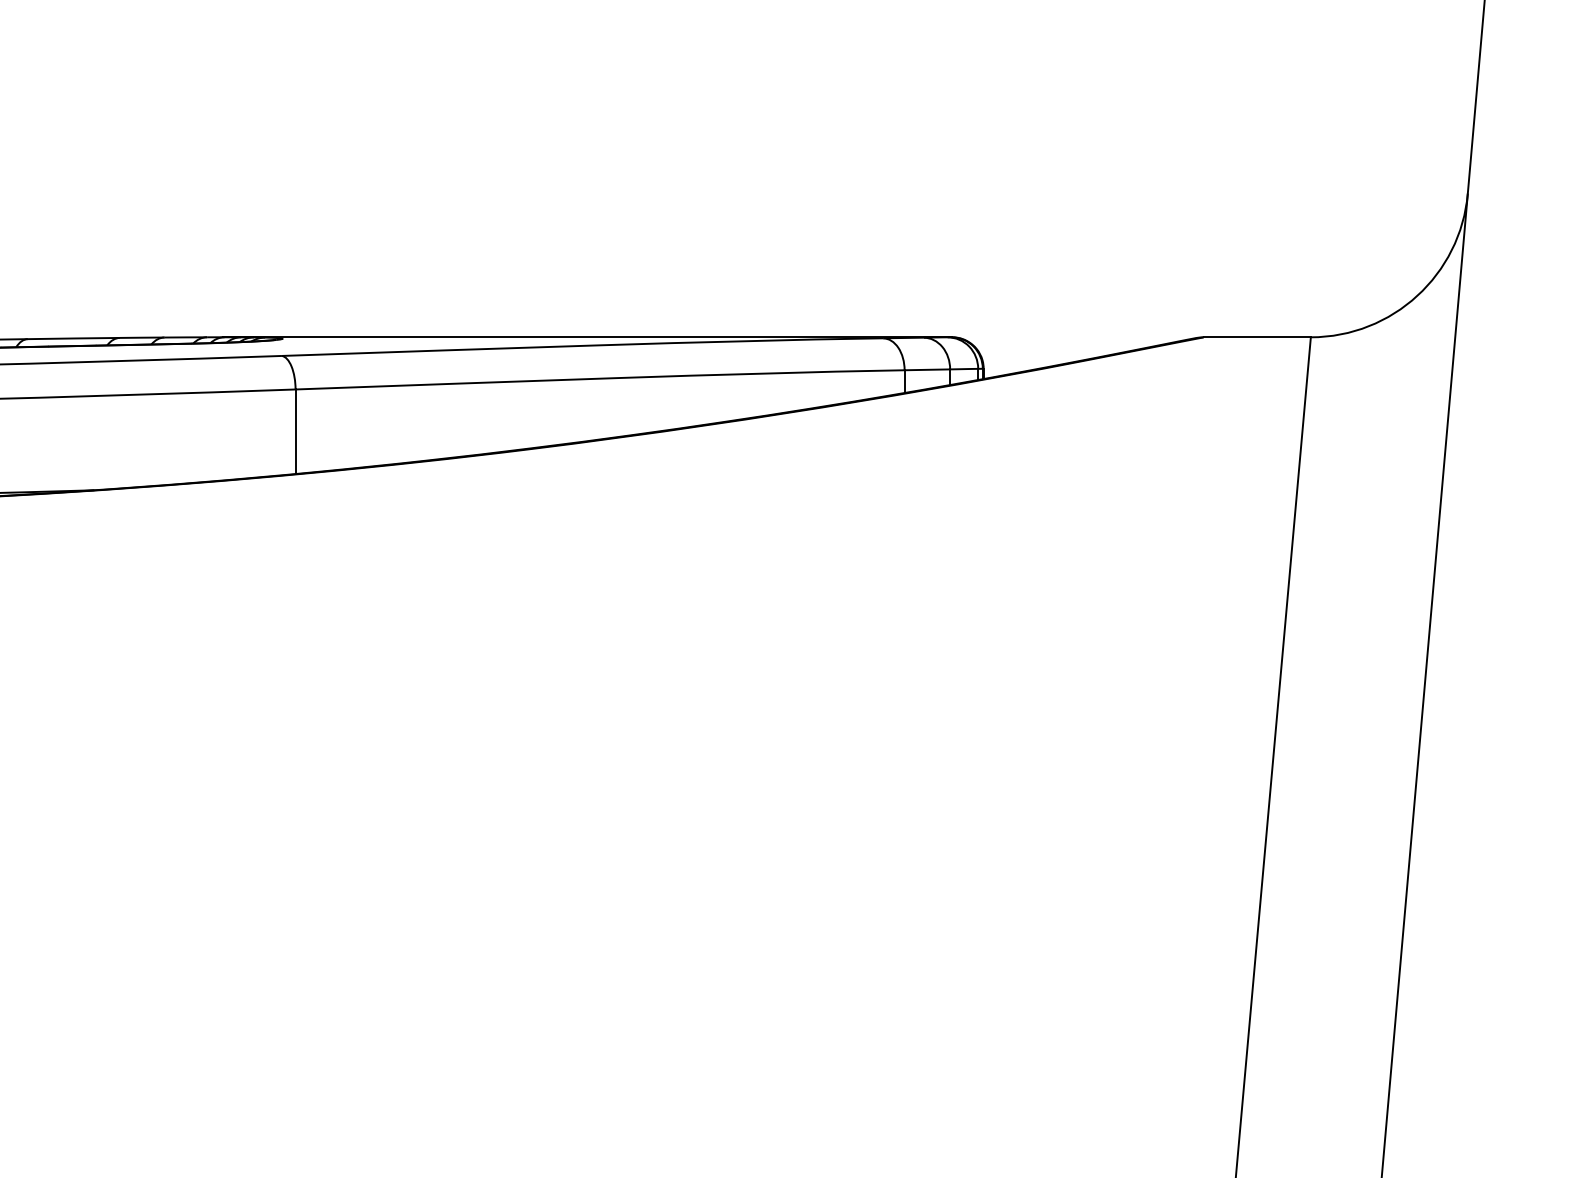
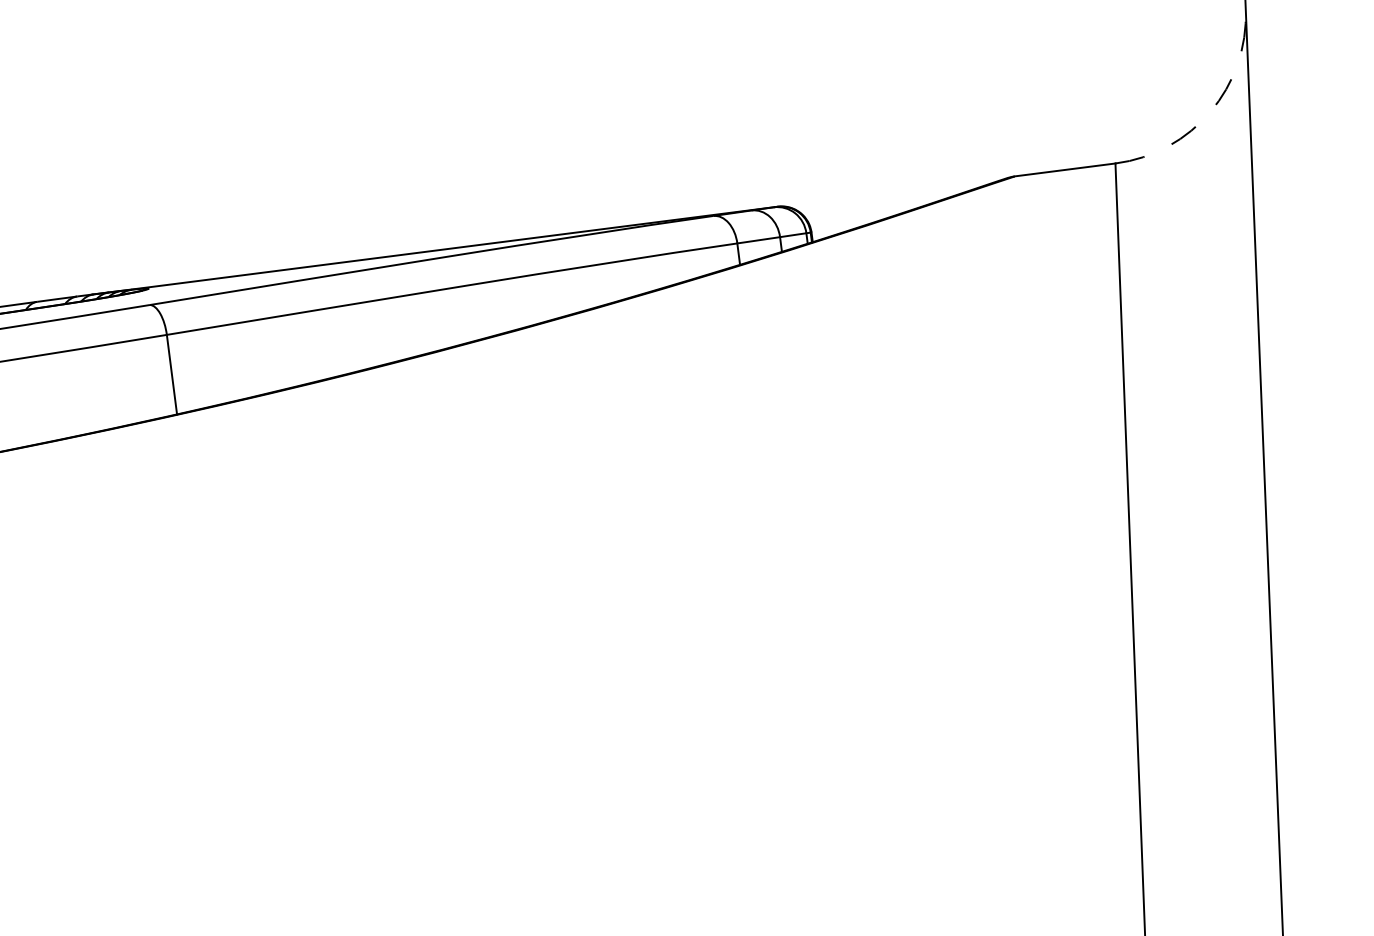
arc: (1417, 295) -> (1210, 111), solid -> dashed

